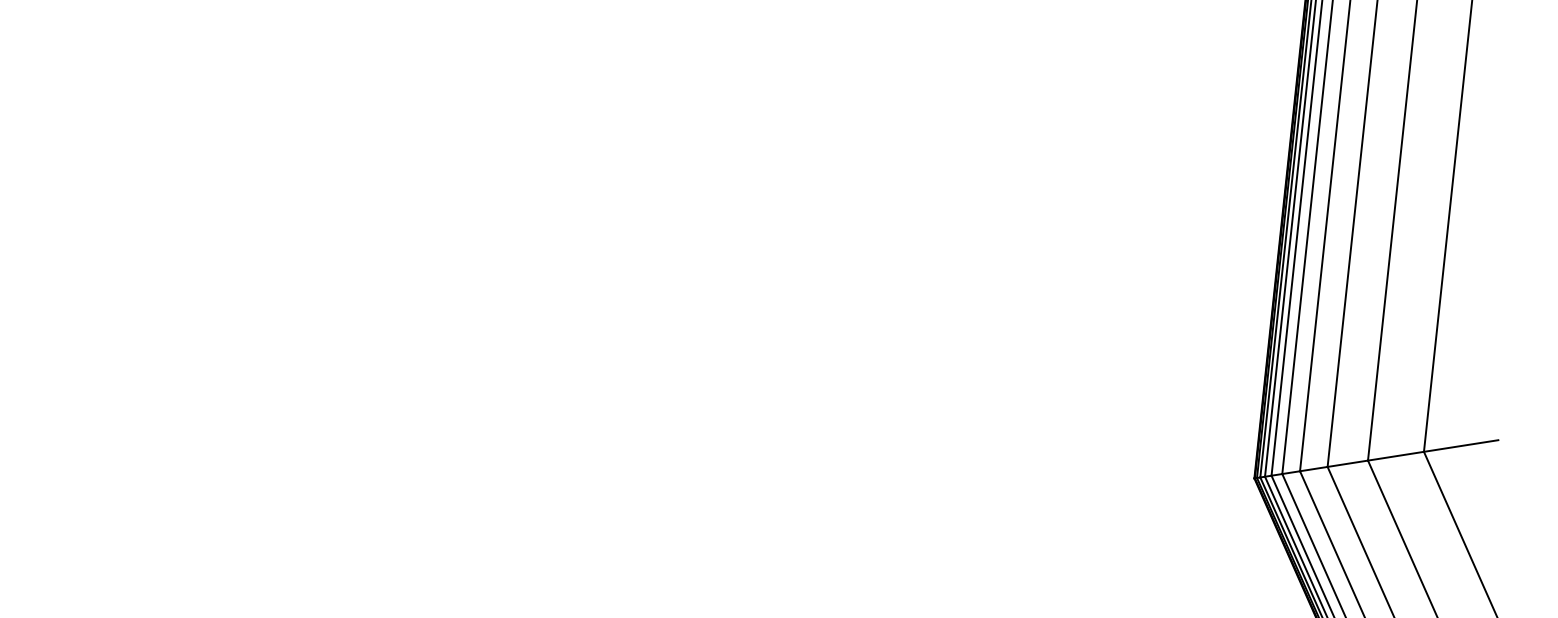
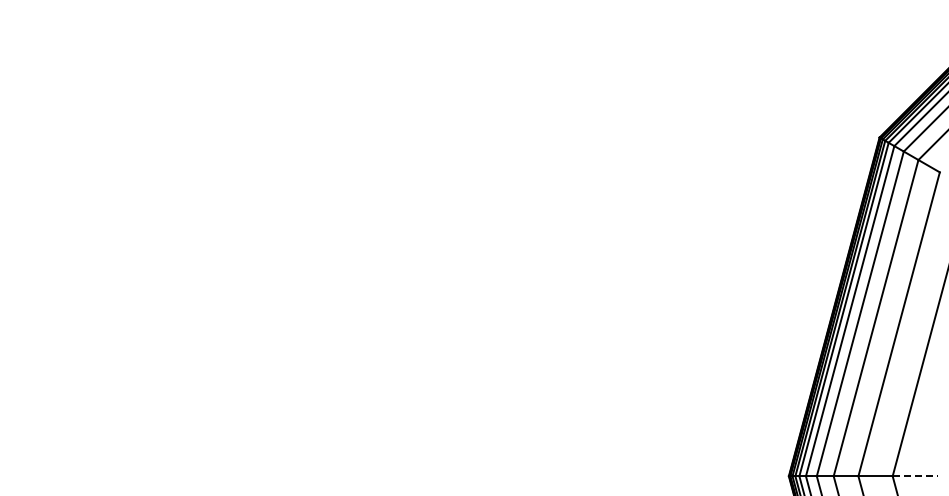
line: (1461, 446) -> (915, 476), solid -> dashed

